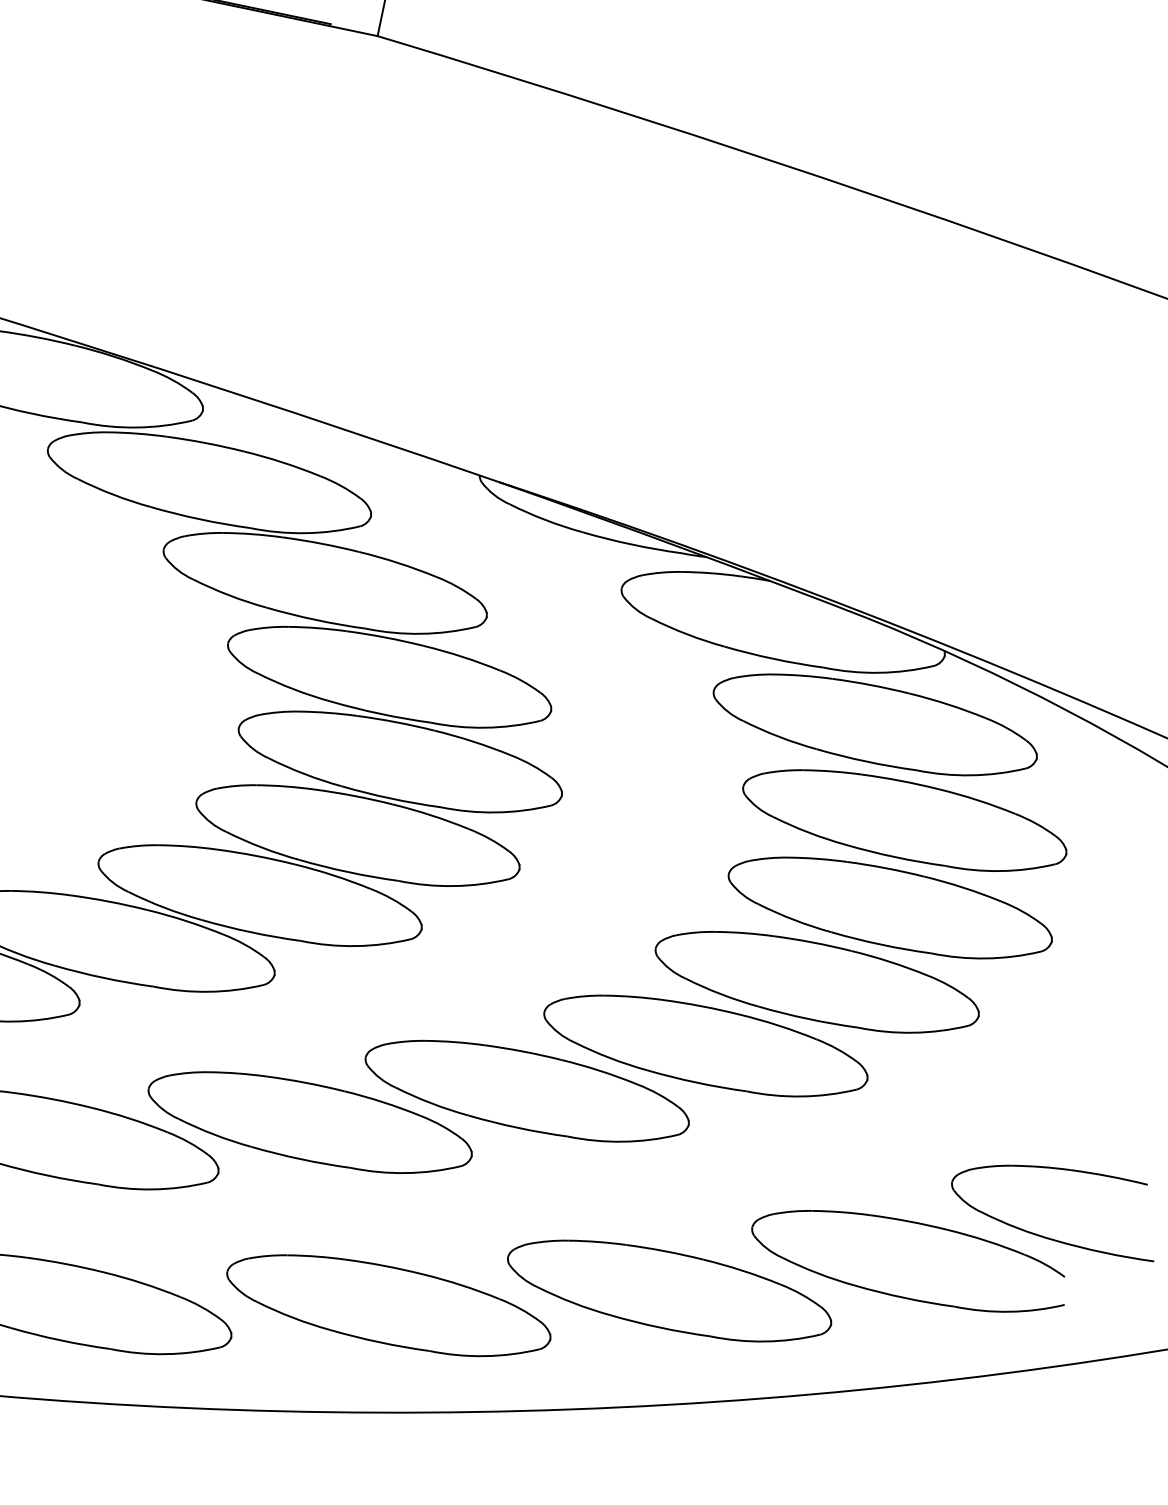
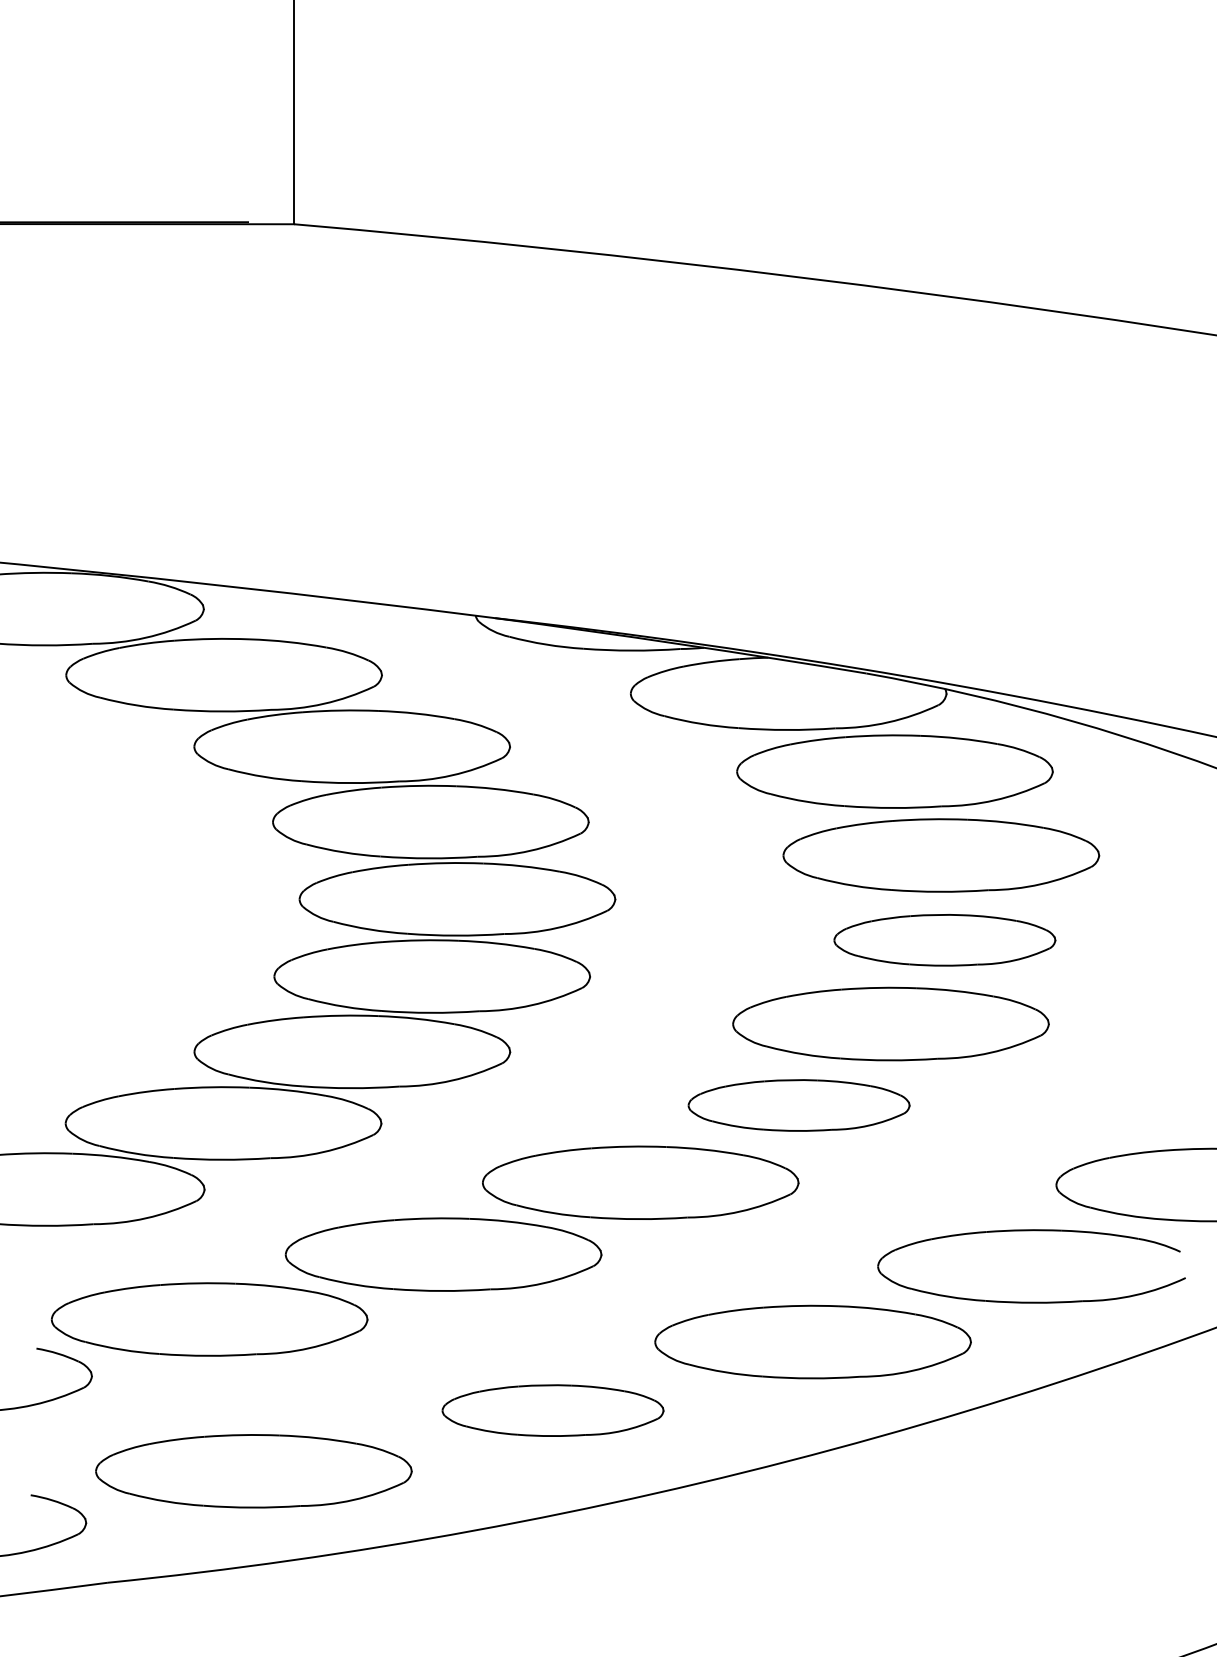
part: (889, 908) -> (944, 940), size x0.7
part: (705, 1045) -> (798, 1105), size x0.7
part: (388, 1305) -> (552, 1410), size x0.7

